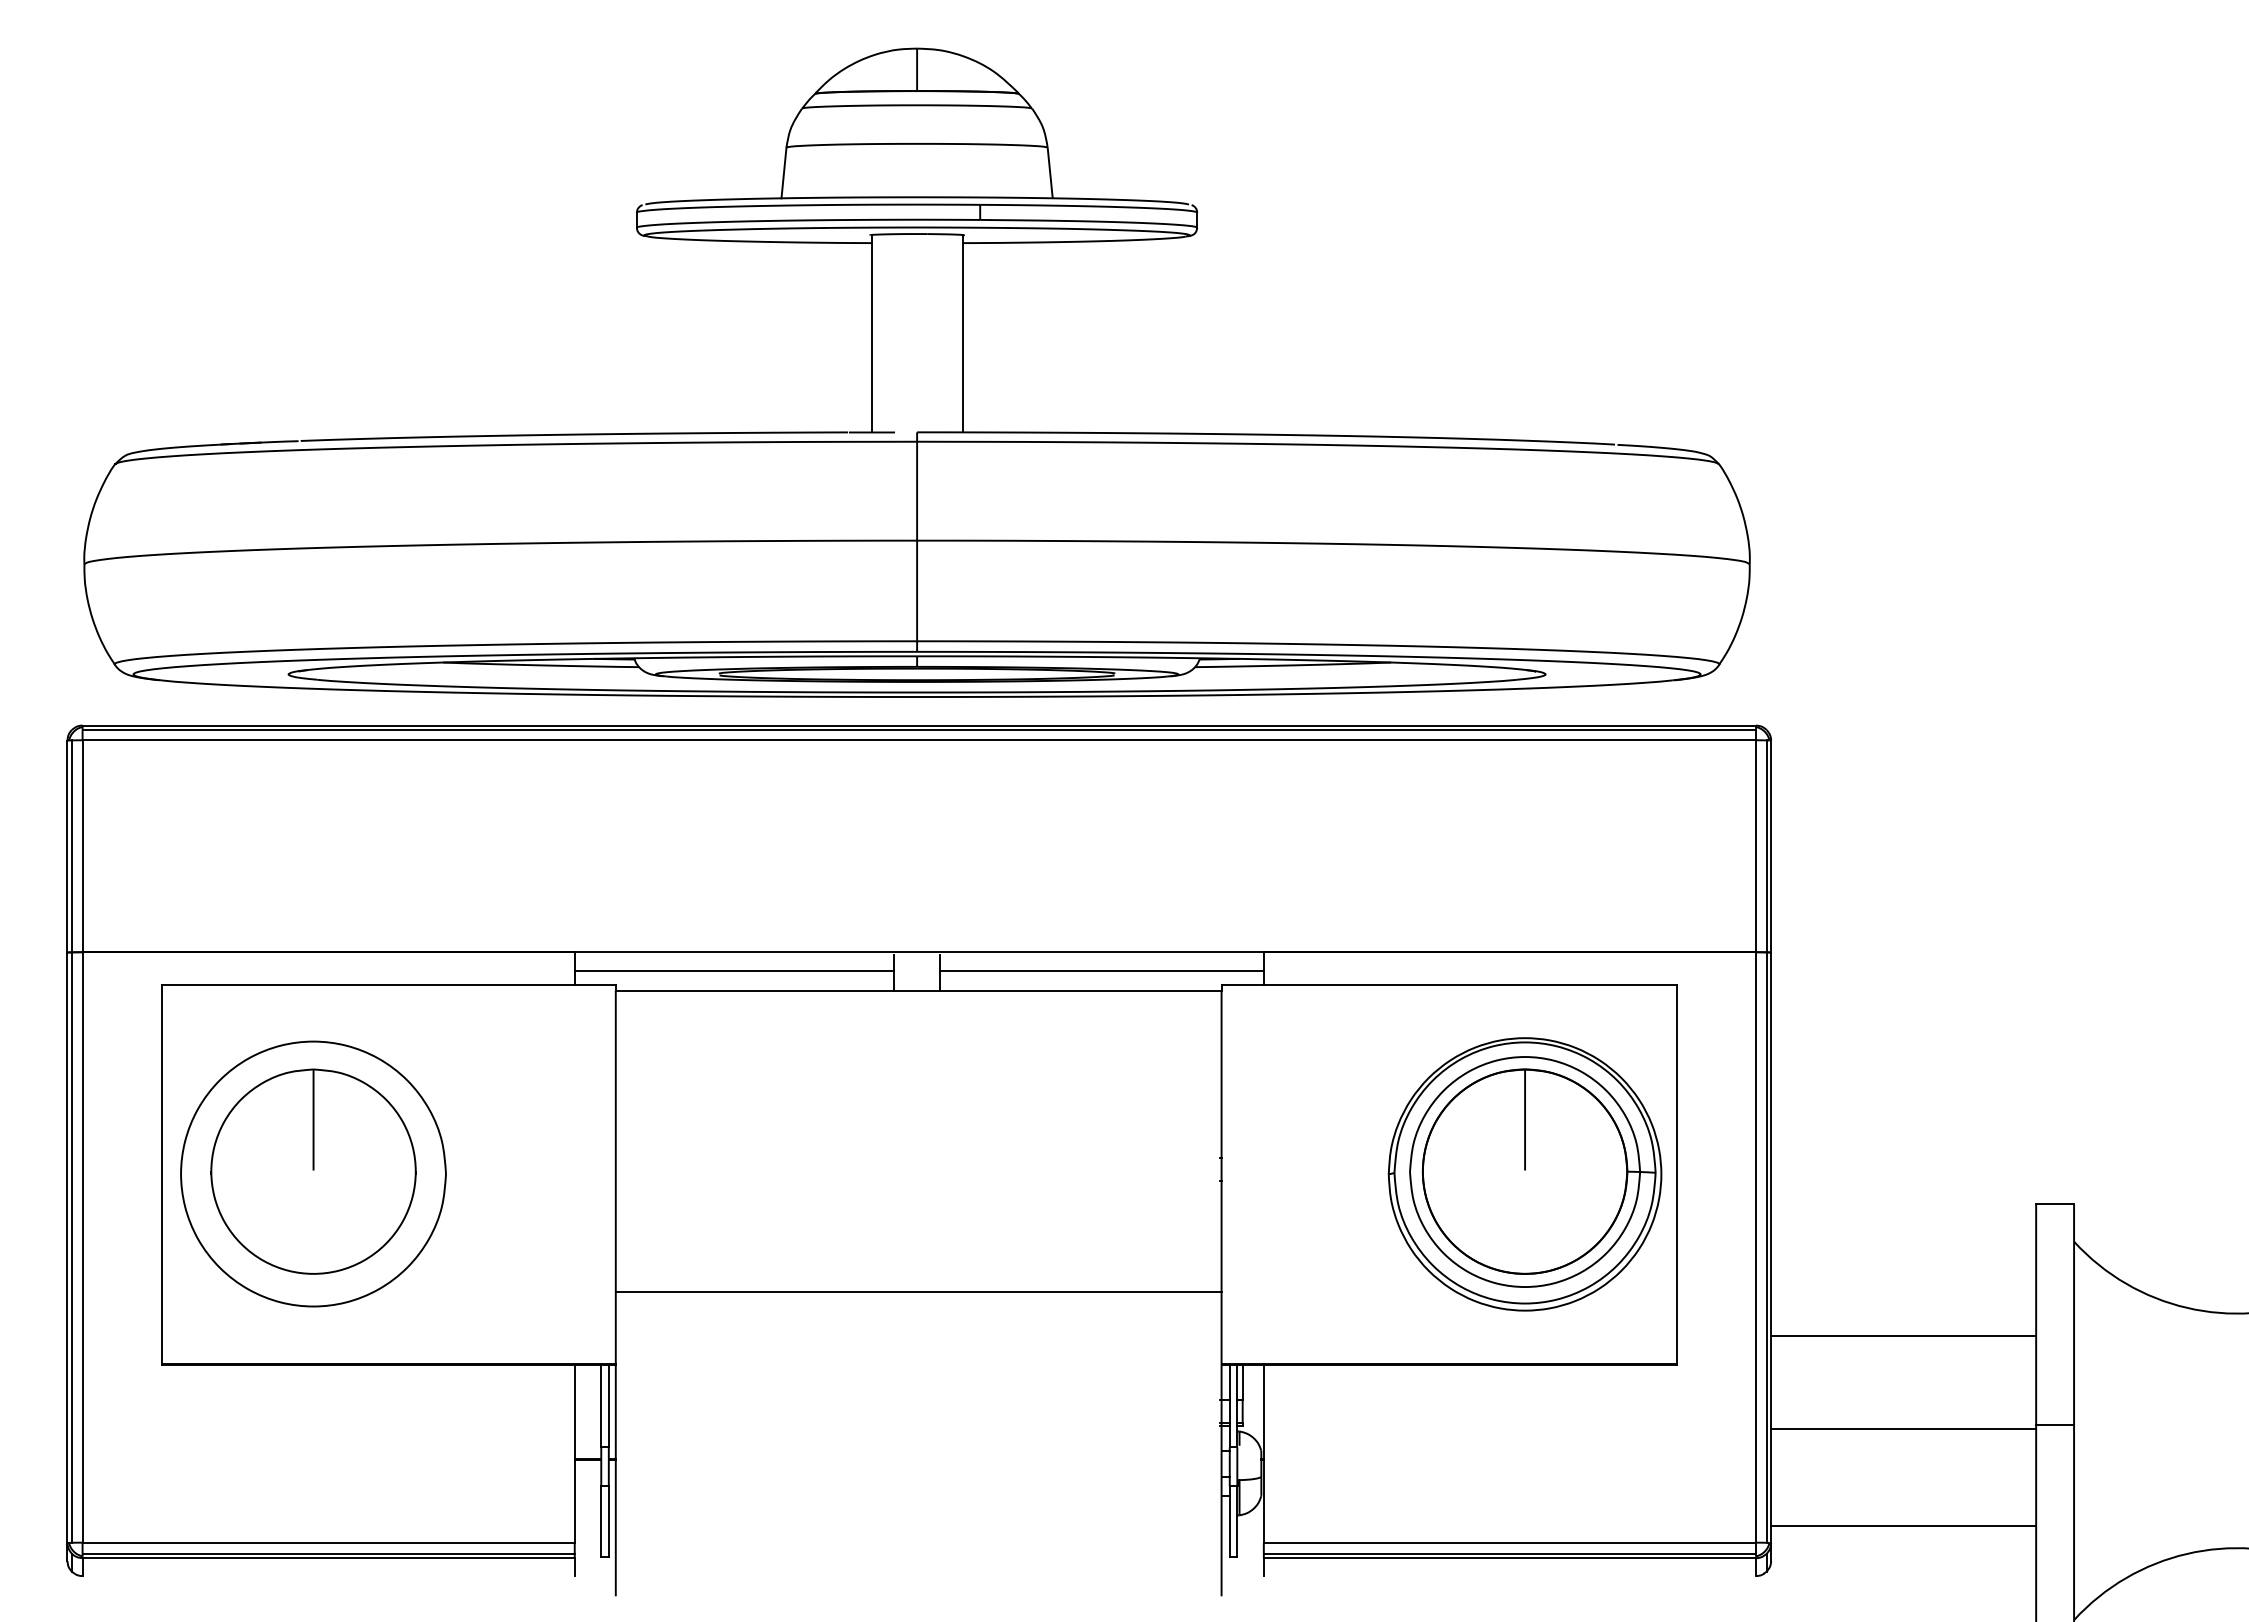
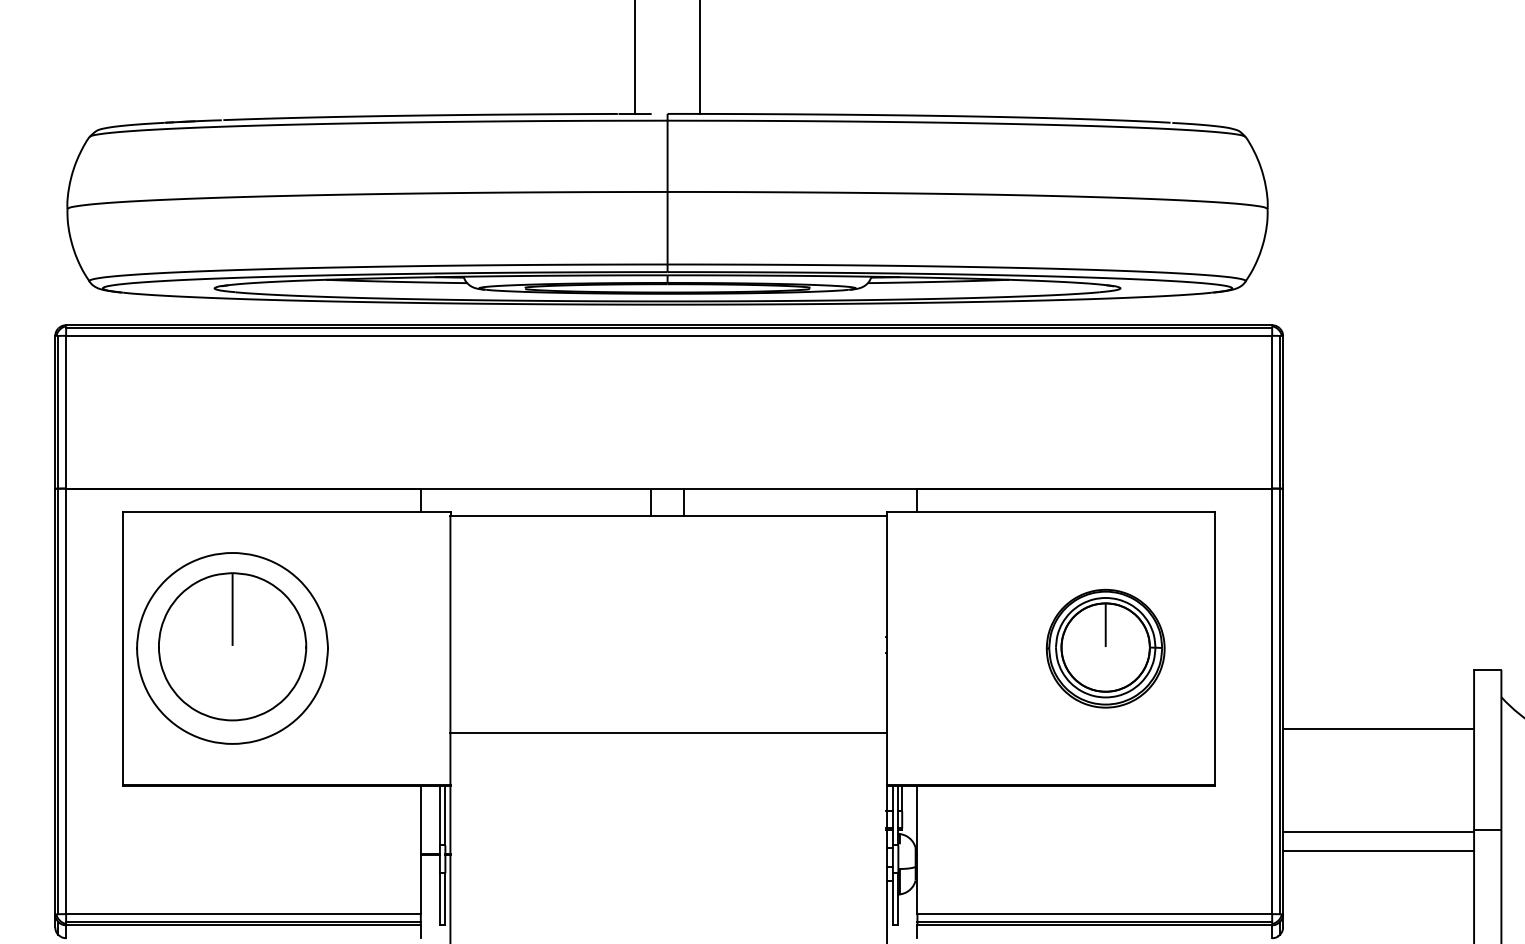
line: (734, 970) -> (535, 501), removed
line: (1101, 970) -> (800, 501), removed
part: (1524, 1174) -> (1105, 648), size x0.6
line: (1903, 1336) -> (1378, 728), moved
line: (1903, 1525) -> (1378, 850), moved

